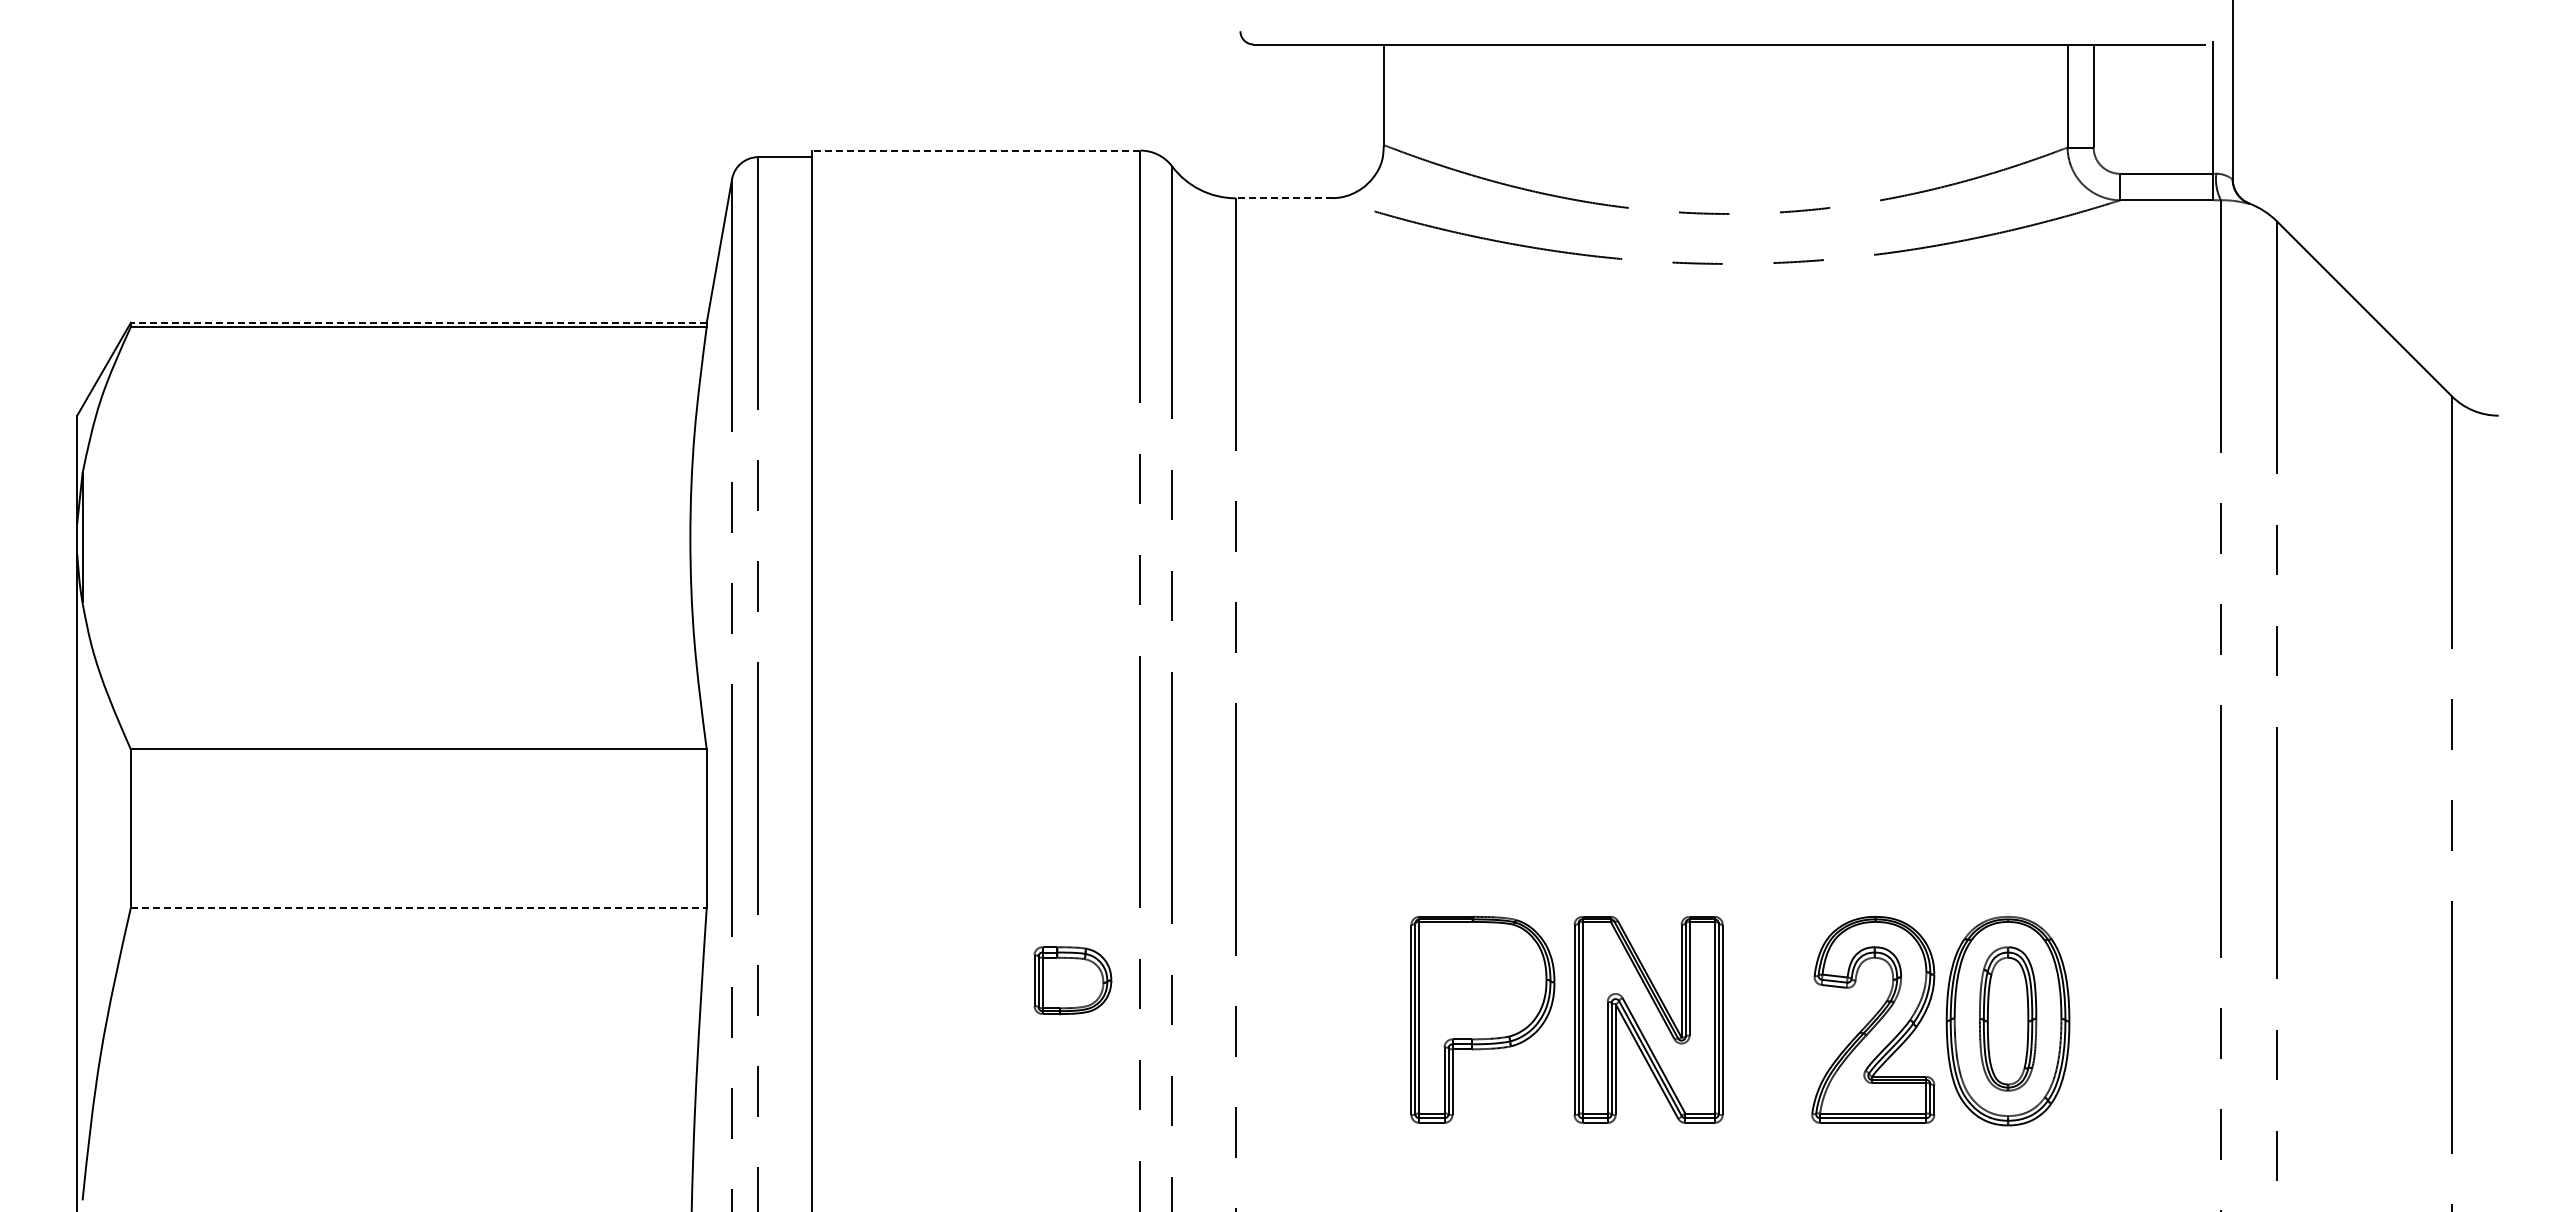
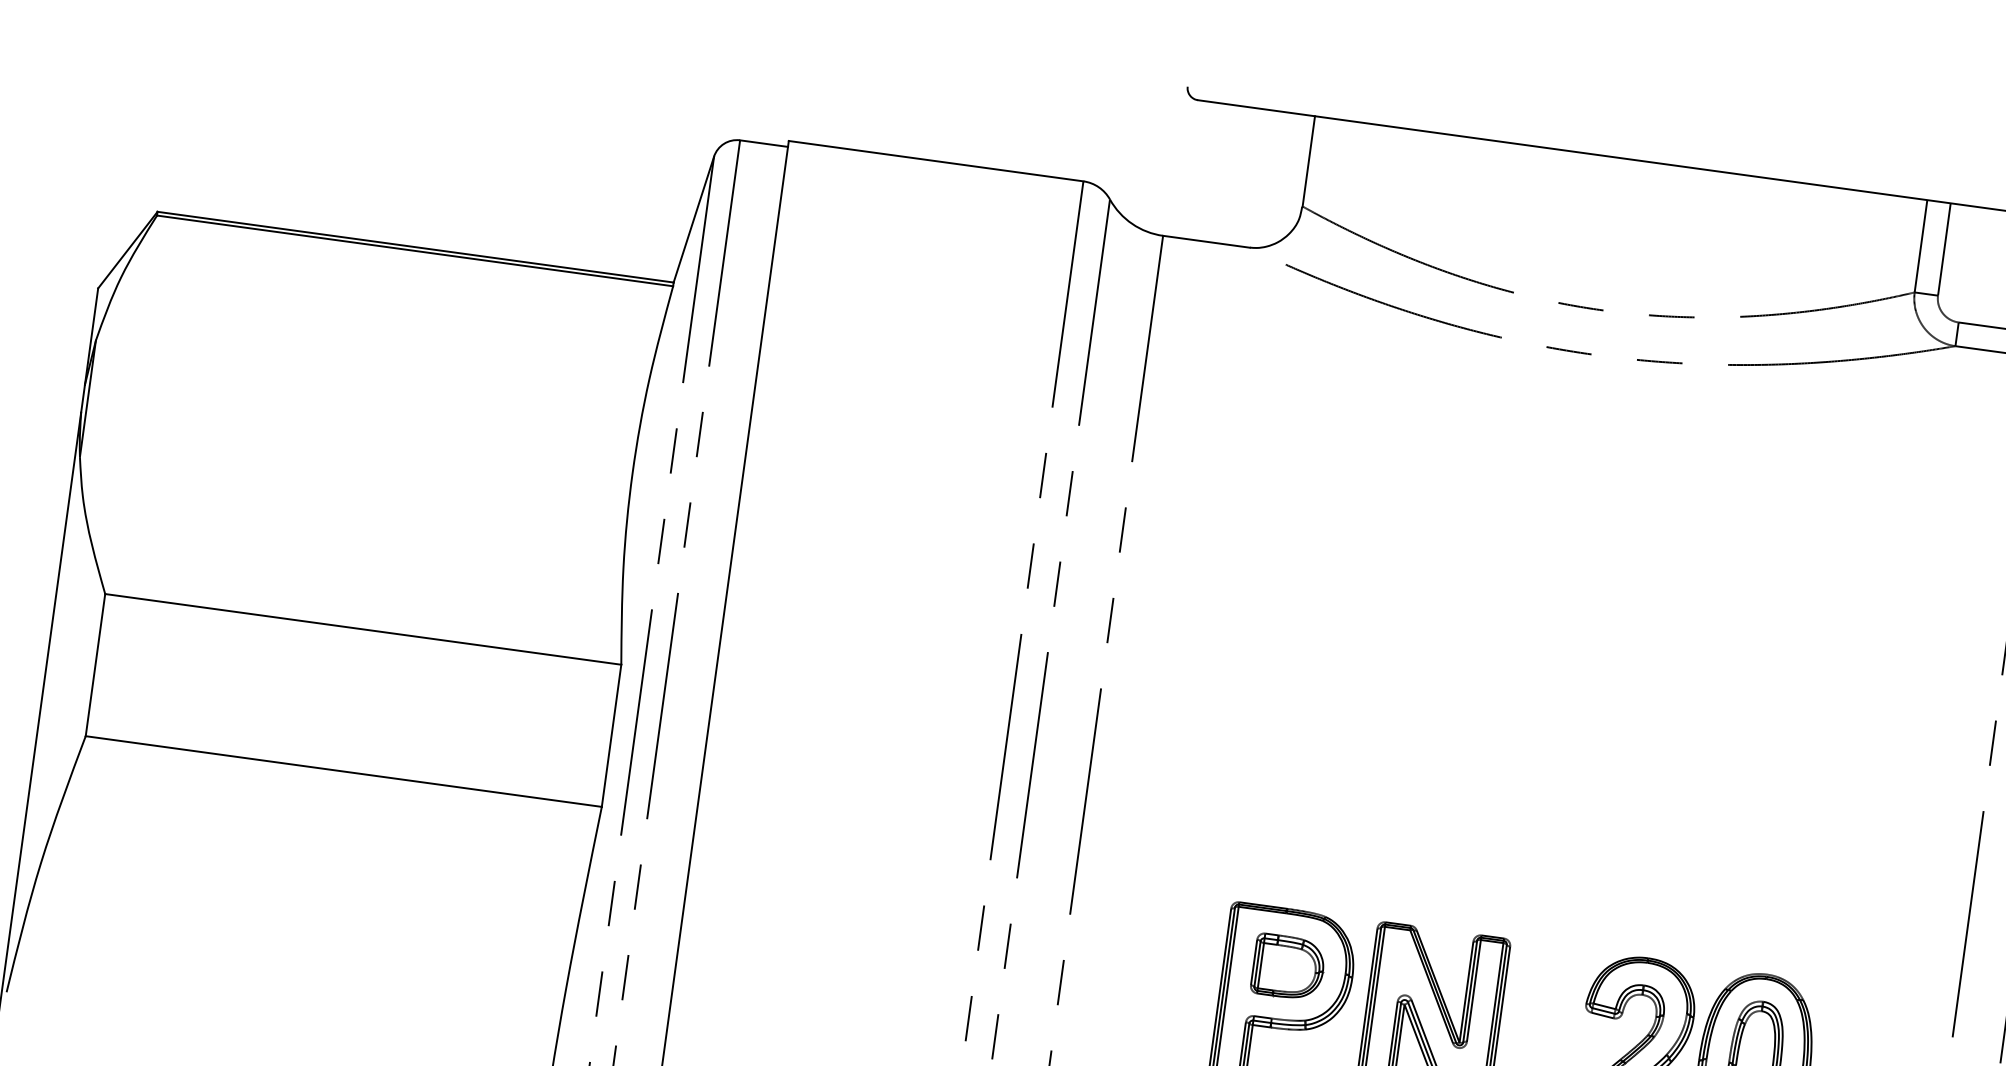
line: (975, 150) -> (935, 161), dashed -> solid
line: (1283, 198) -> (1205, 241), dashed -> solid
line: (418, 322) -> (415, 246), dashed -> solid
line: (418, 908) -> (343, 771), dashed -> solid
part: (1072, 980) -> (1288, 967), moved

